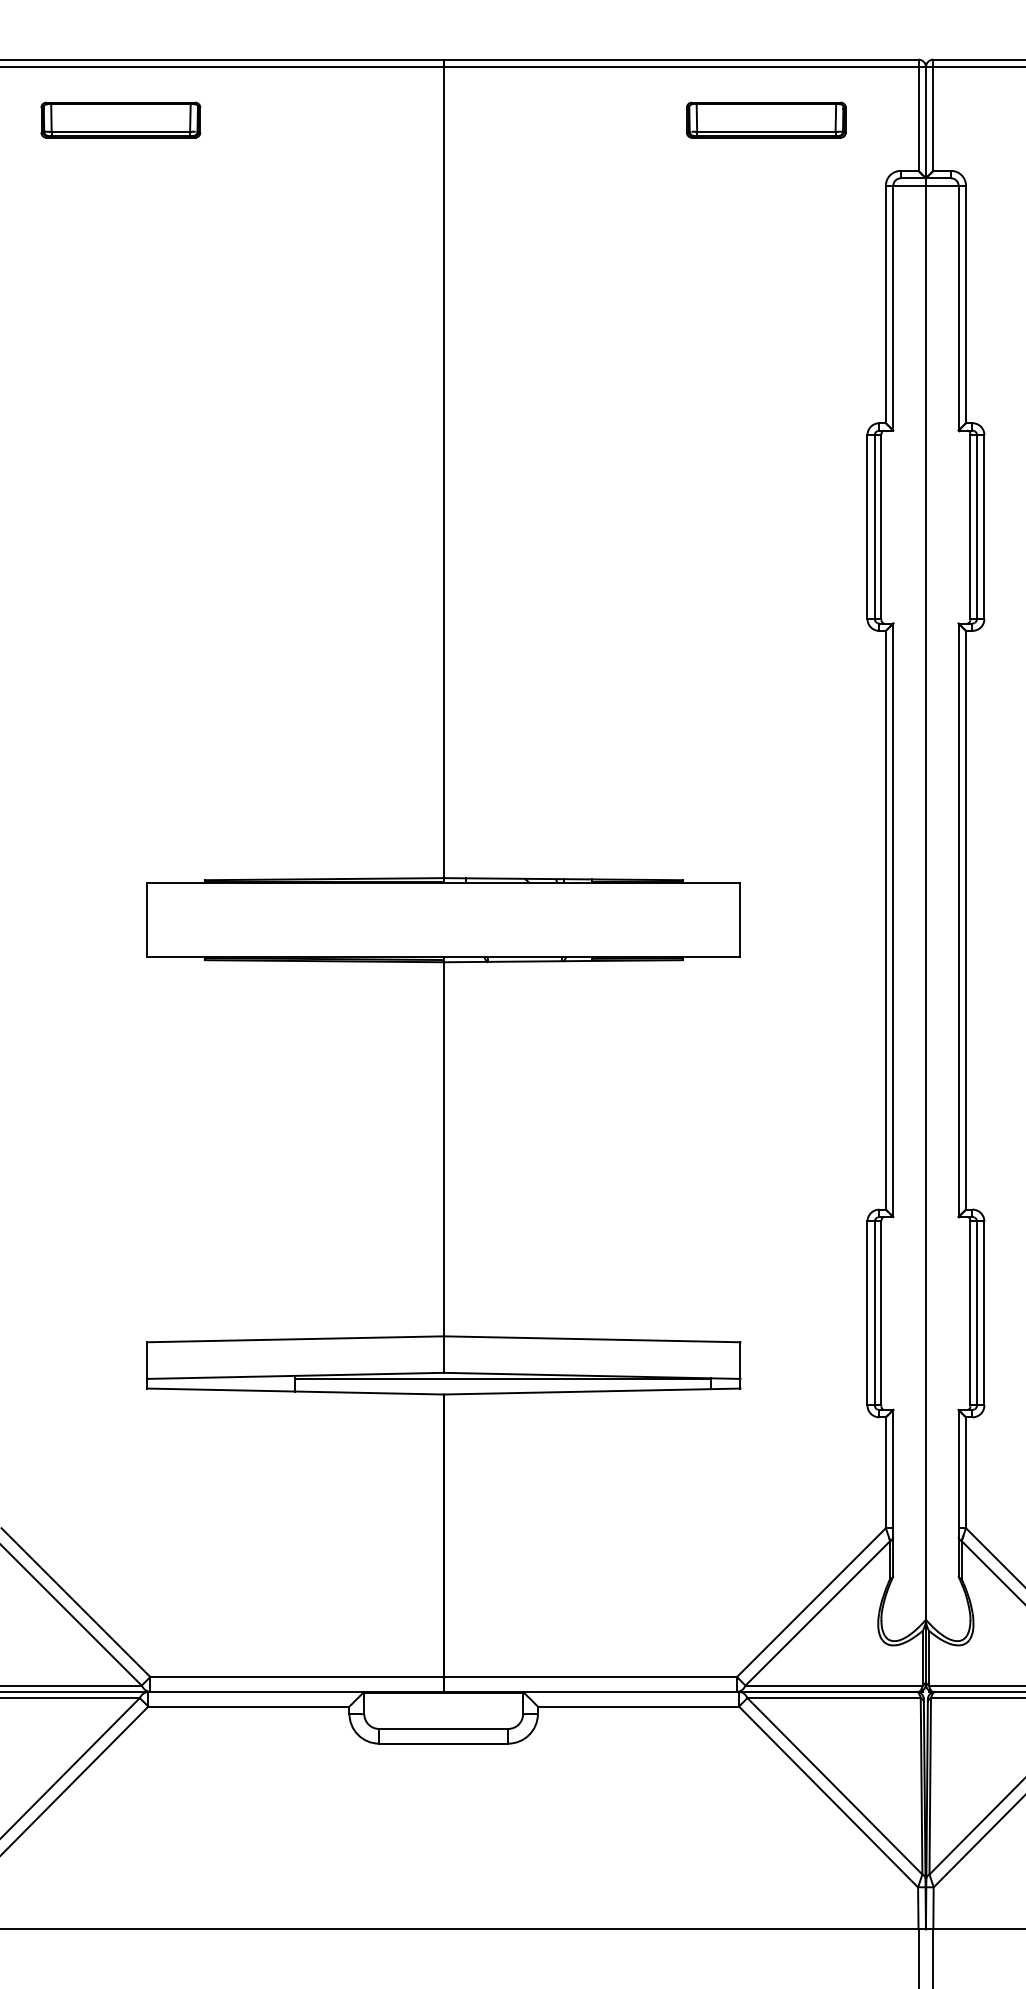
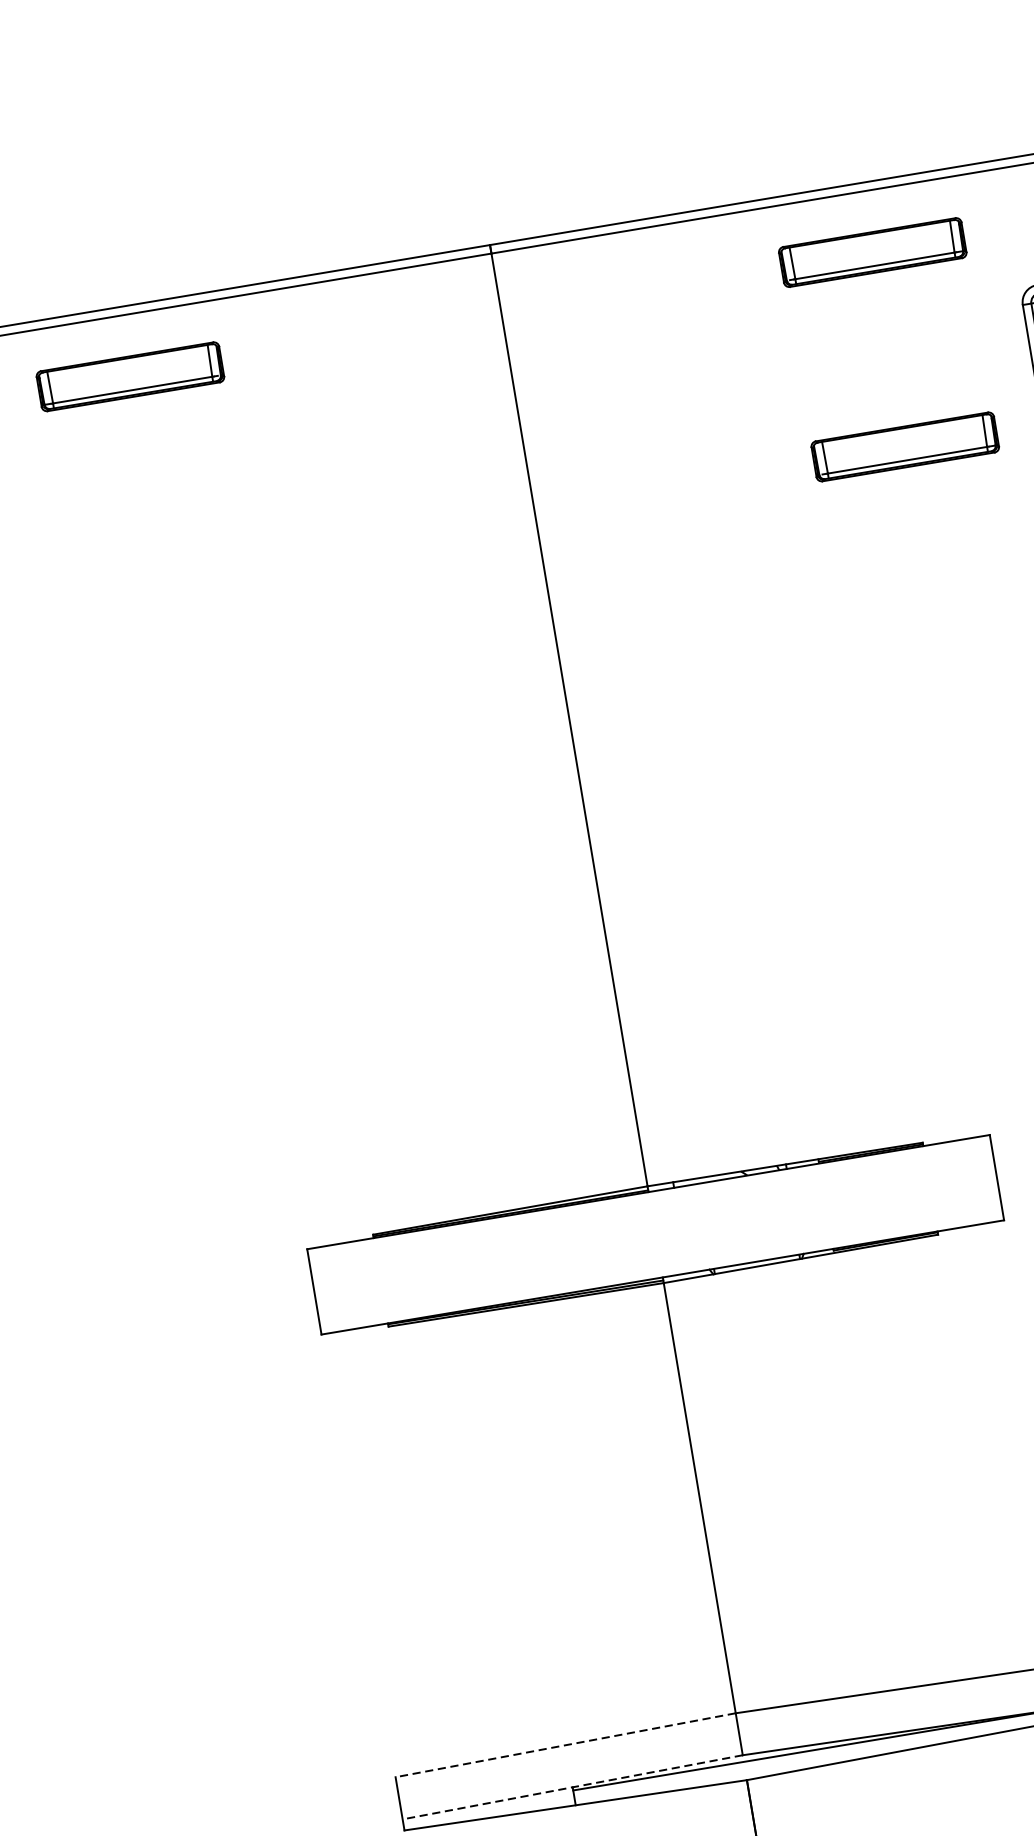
part: (766, 288) -> (905, 446), added
line: (294, 1339) -> (564, 1745), solid -> dashed
line: (294, 1375) -> (571, 1787), solid -> dashed

